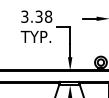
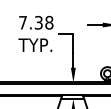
text: (24, 16) -> (22, 22), 3.38 -> 7.38

